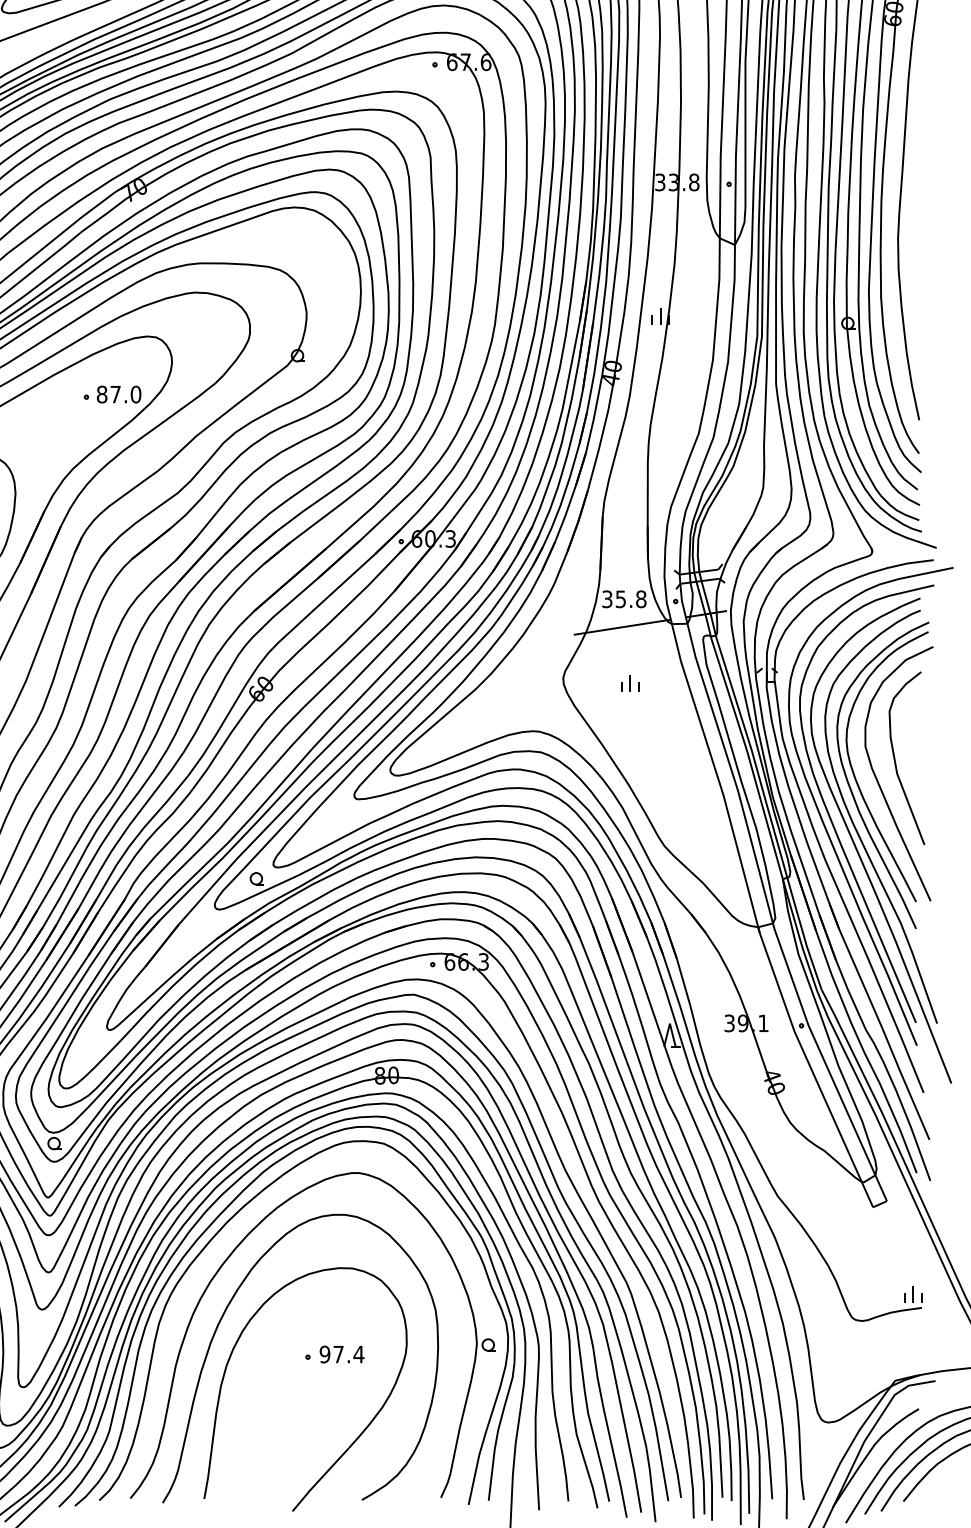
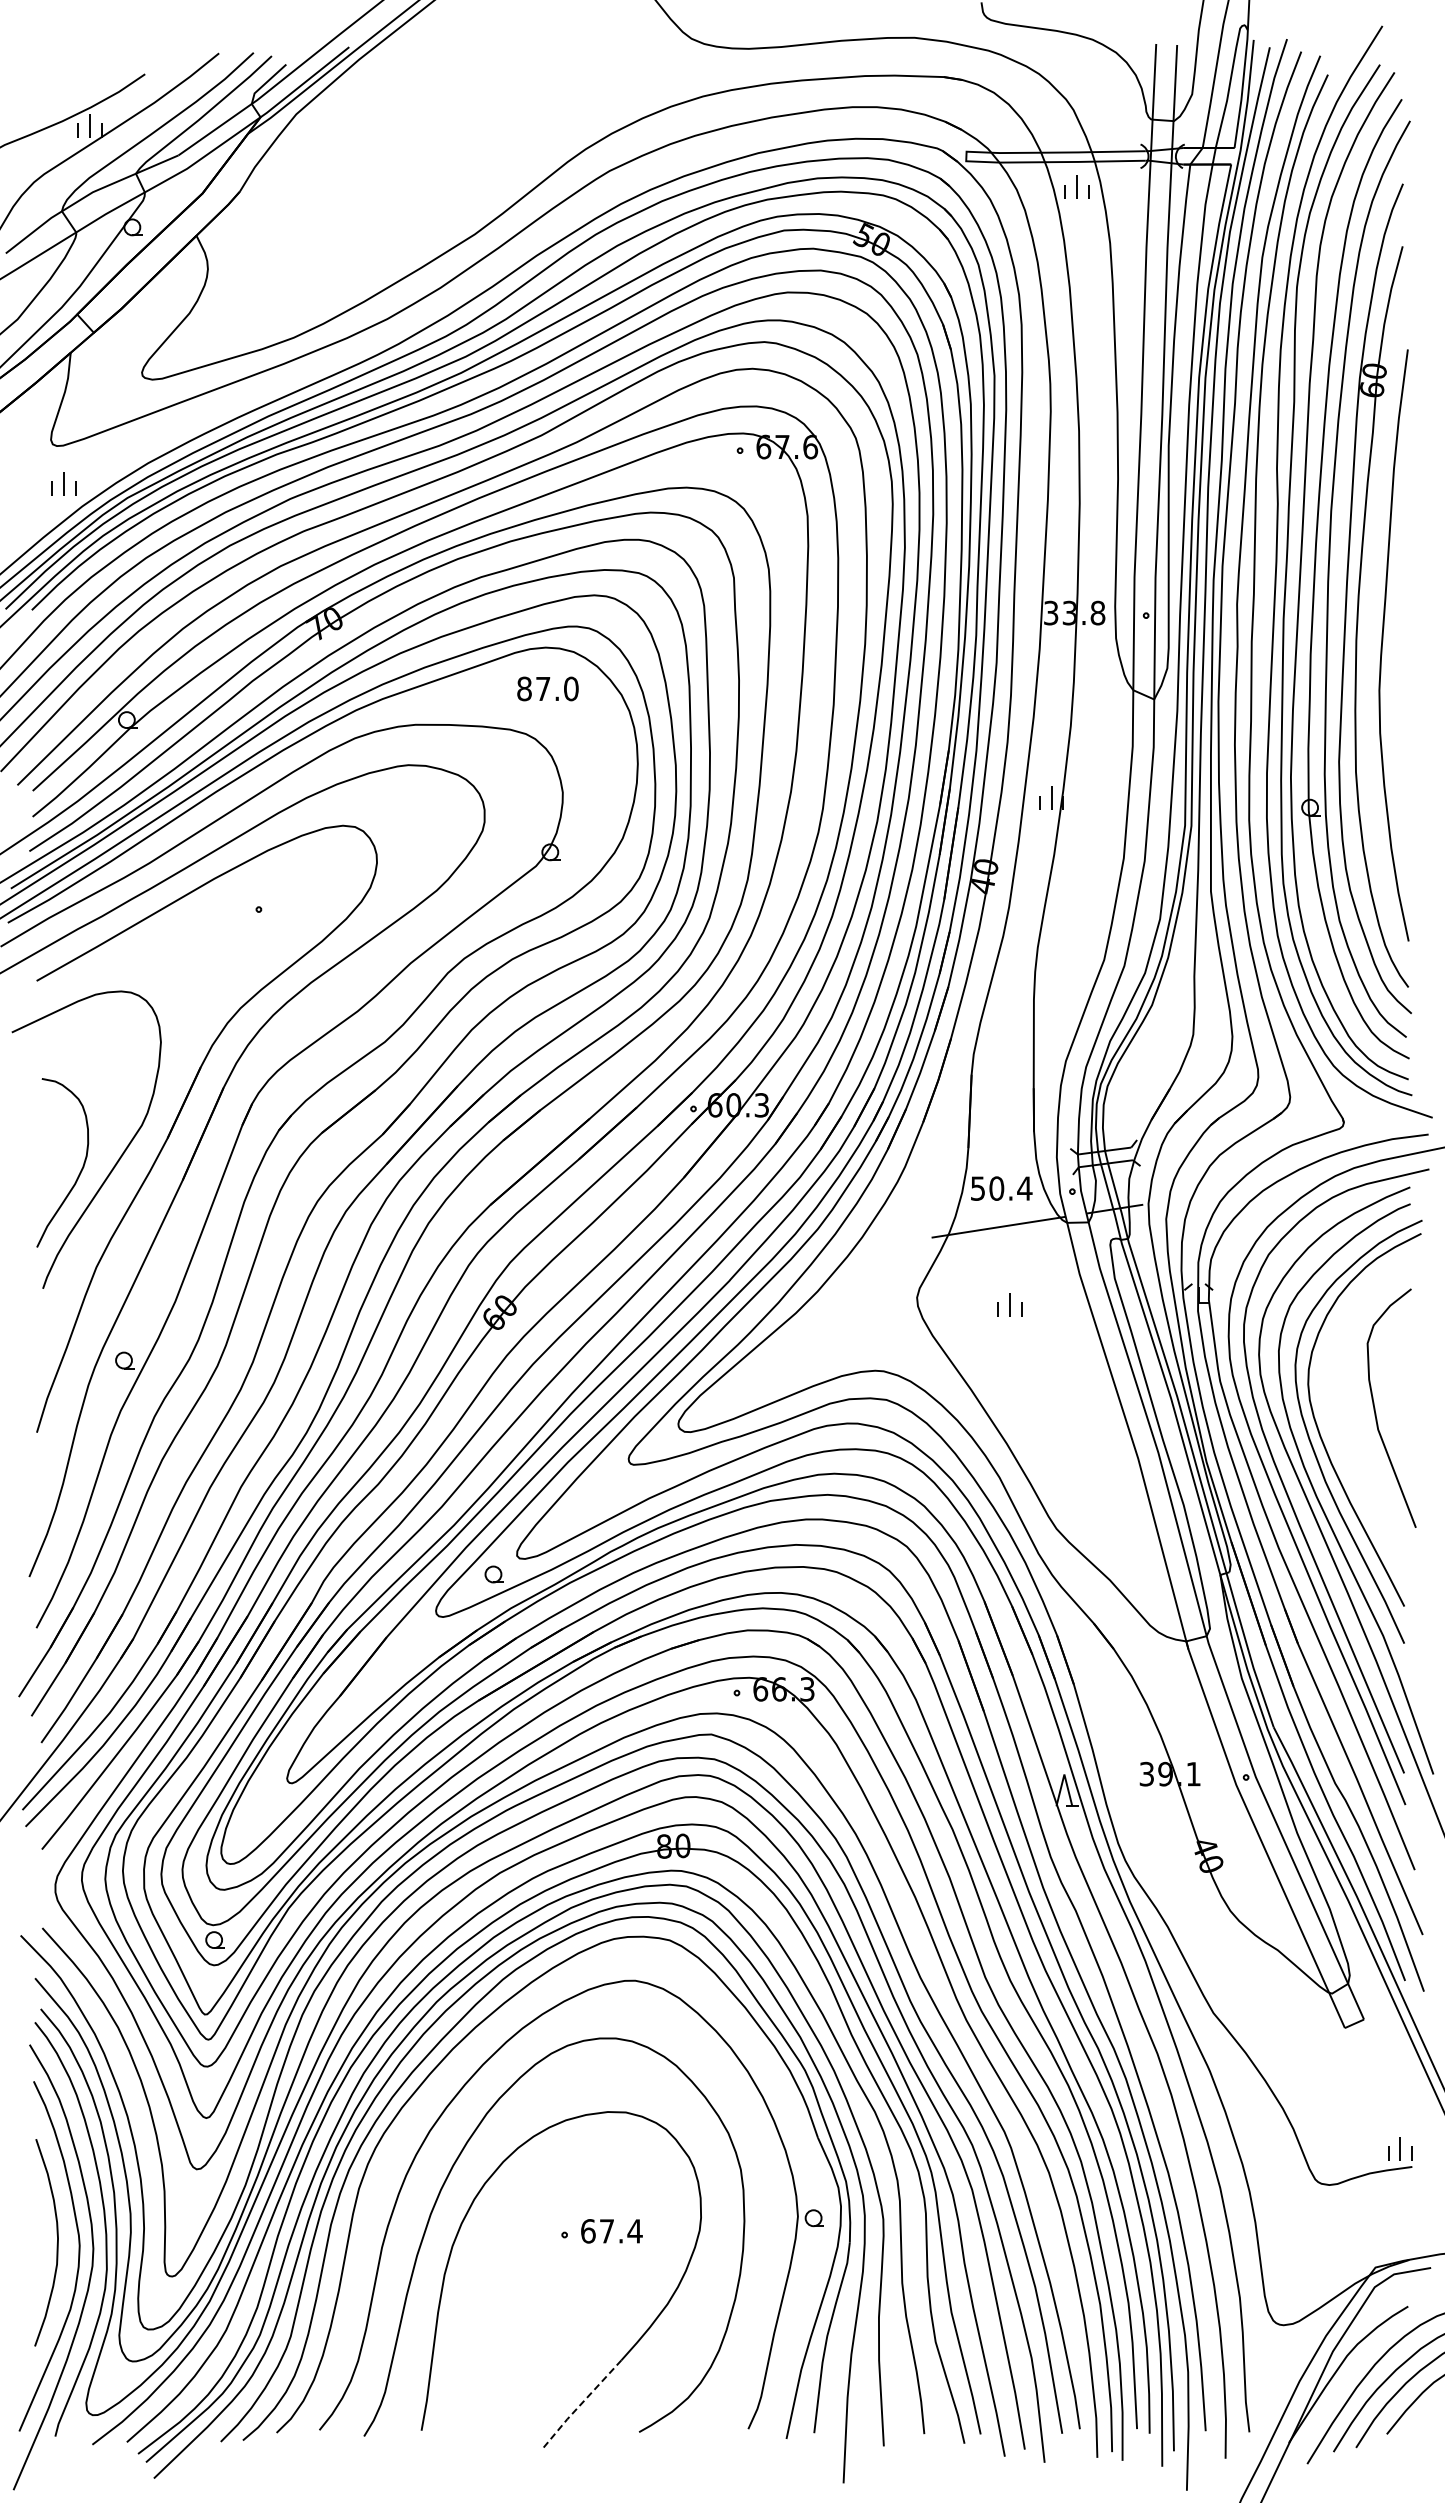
text: (118, 394) -> (547, 688), moved
text: (624, 599) -> (1001, 1188), 35.8 -> 50.4
curve: (879, 783) -> (1353, 1442), removed
text: (324, 1354) -> (587, 2231), 97.4 -> 67.4
line: (319, 1479) -> (580, 2404), solid -> dashed

